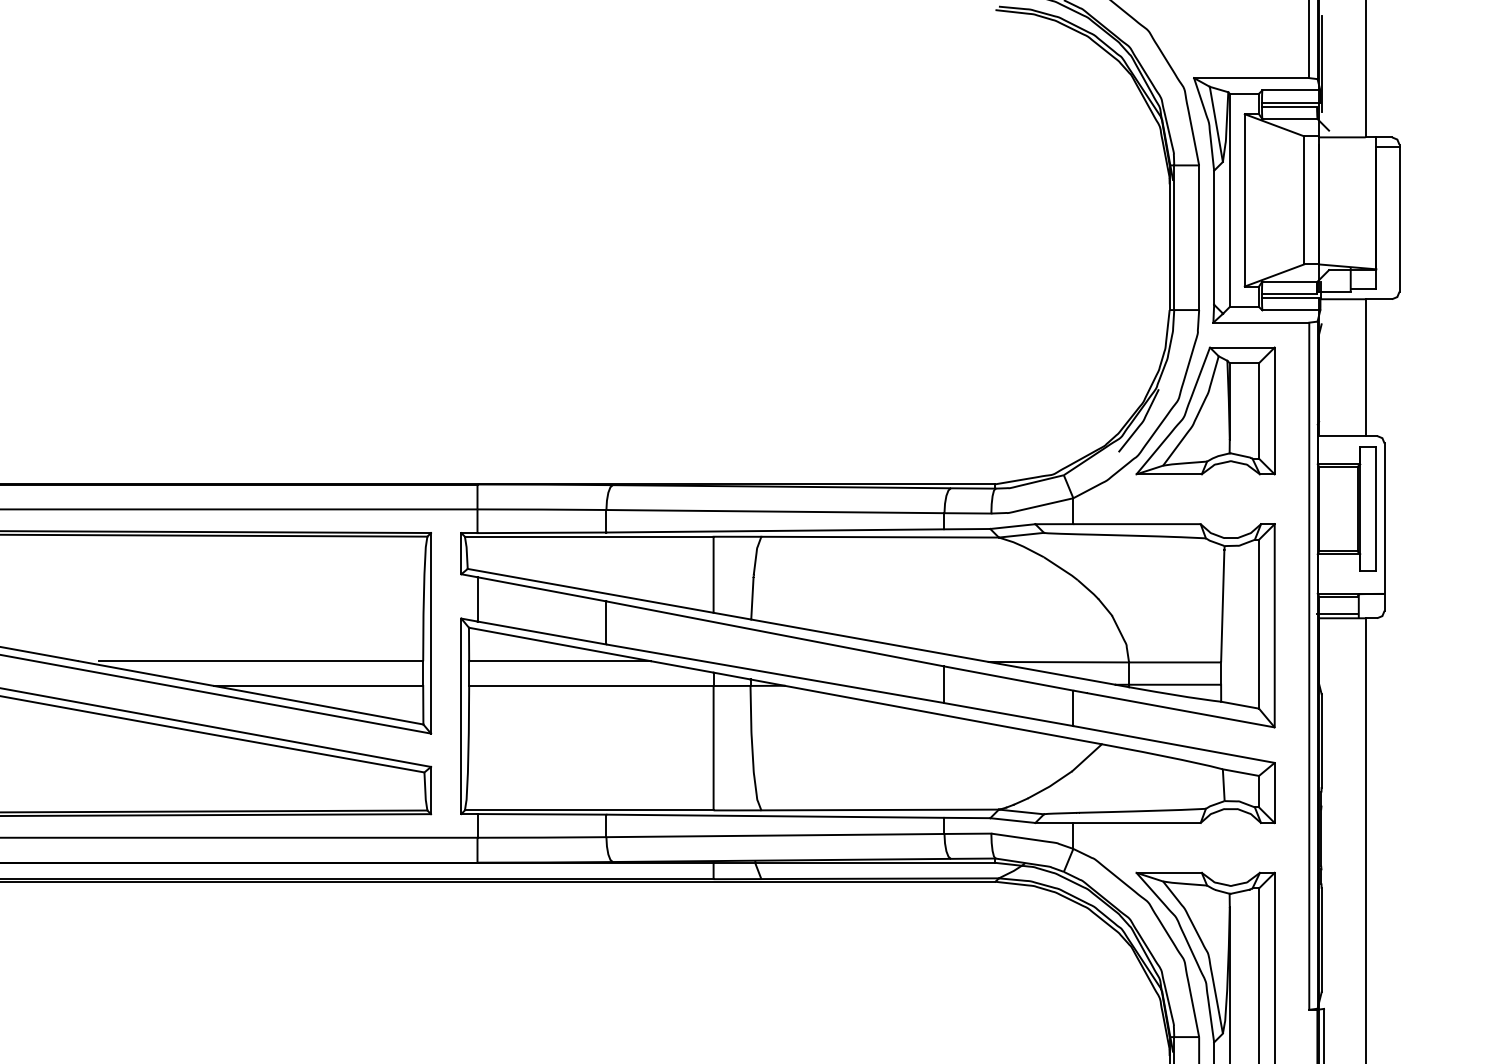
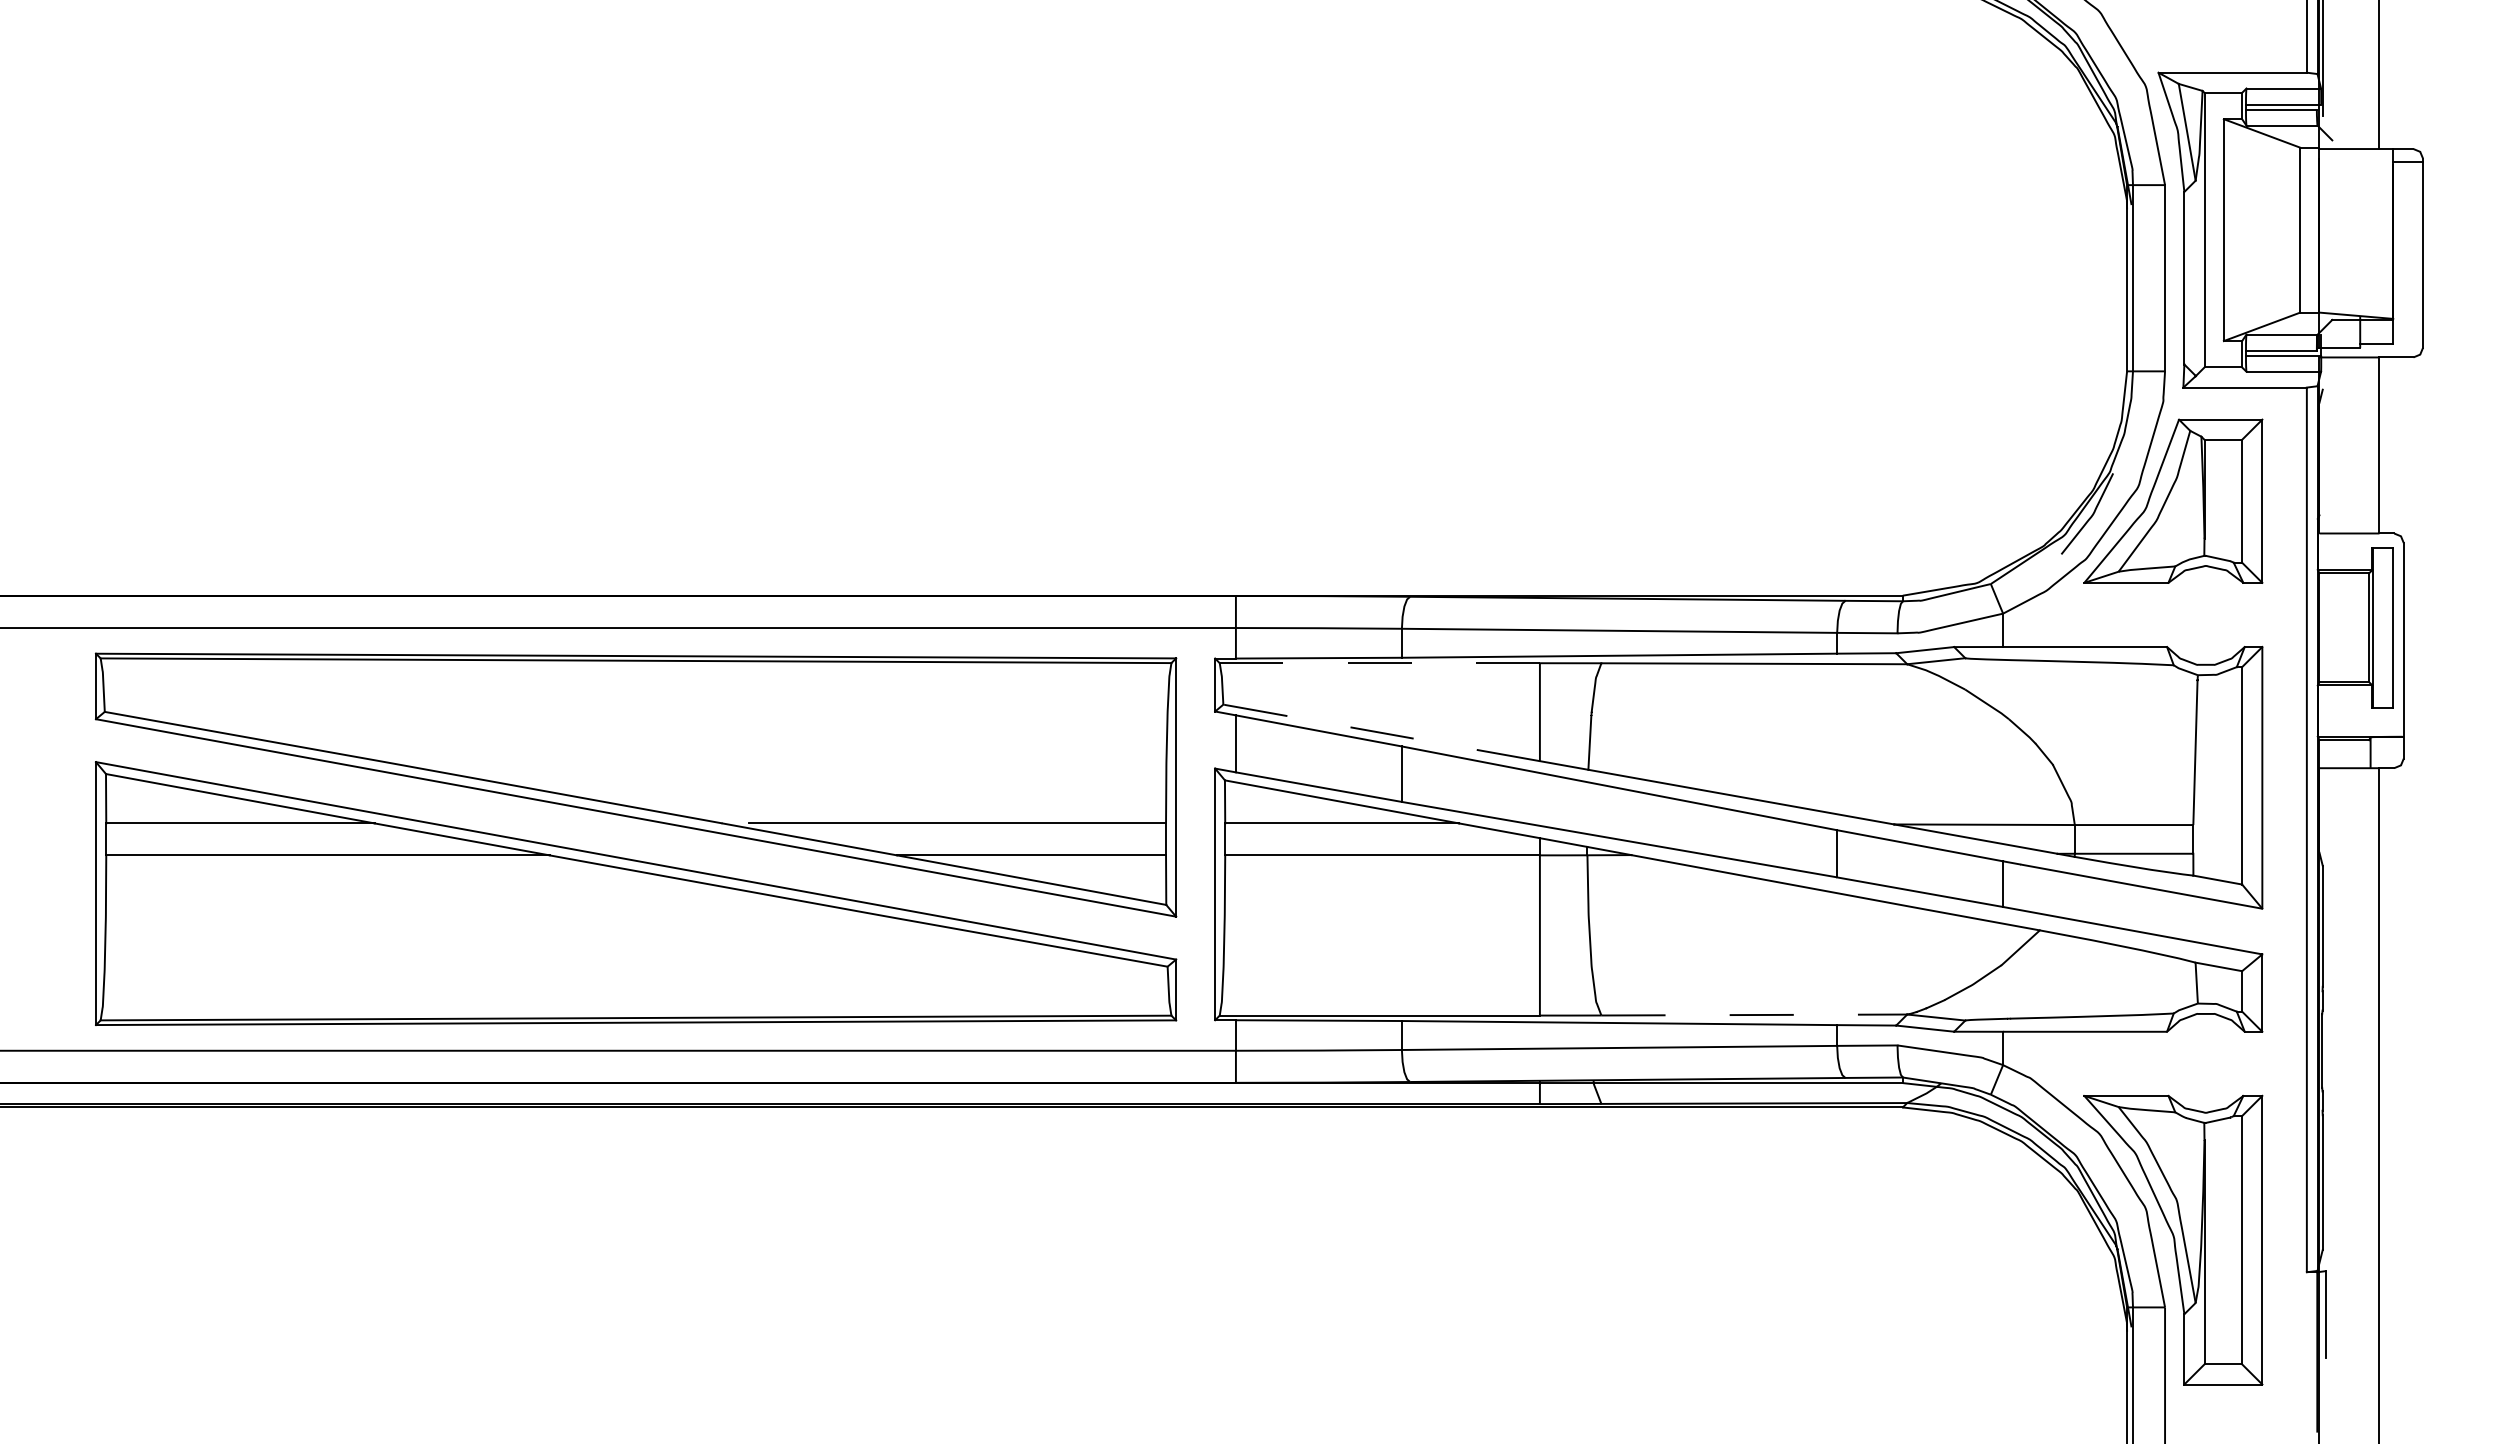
line: (589, 536) -> (1379, 663), solid -> dashed
line: (590, 590) -> (1381, 732), solid -> dashed
line: (1337, 613) -> (2343, 762), removed
line: (880, 810) -> (1754, 1015), solid -> dashed

